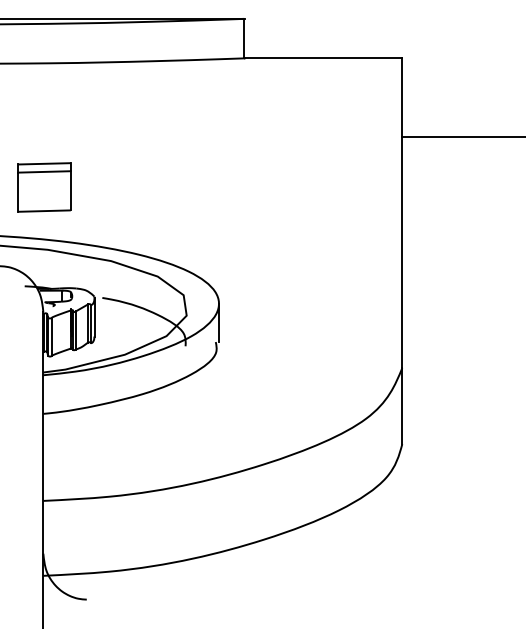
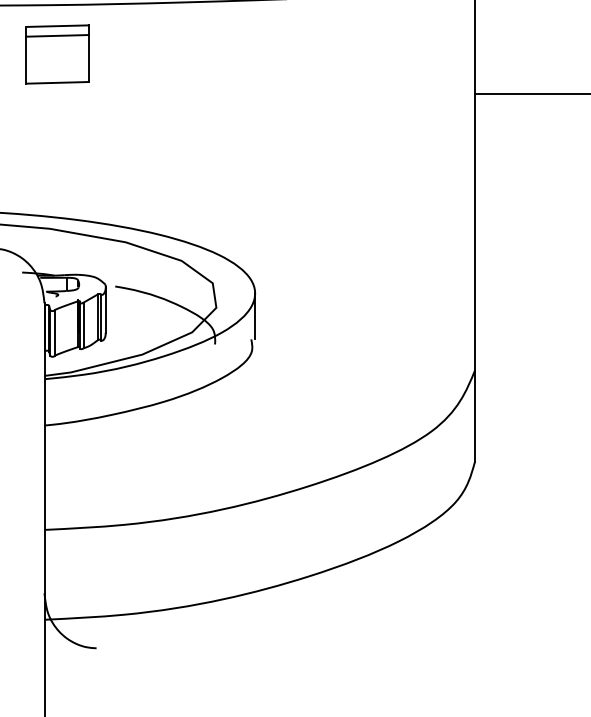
part: (44, 187) -> (57, 54), moved

